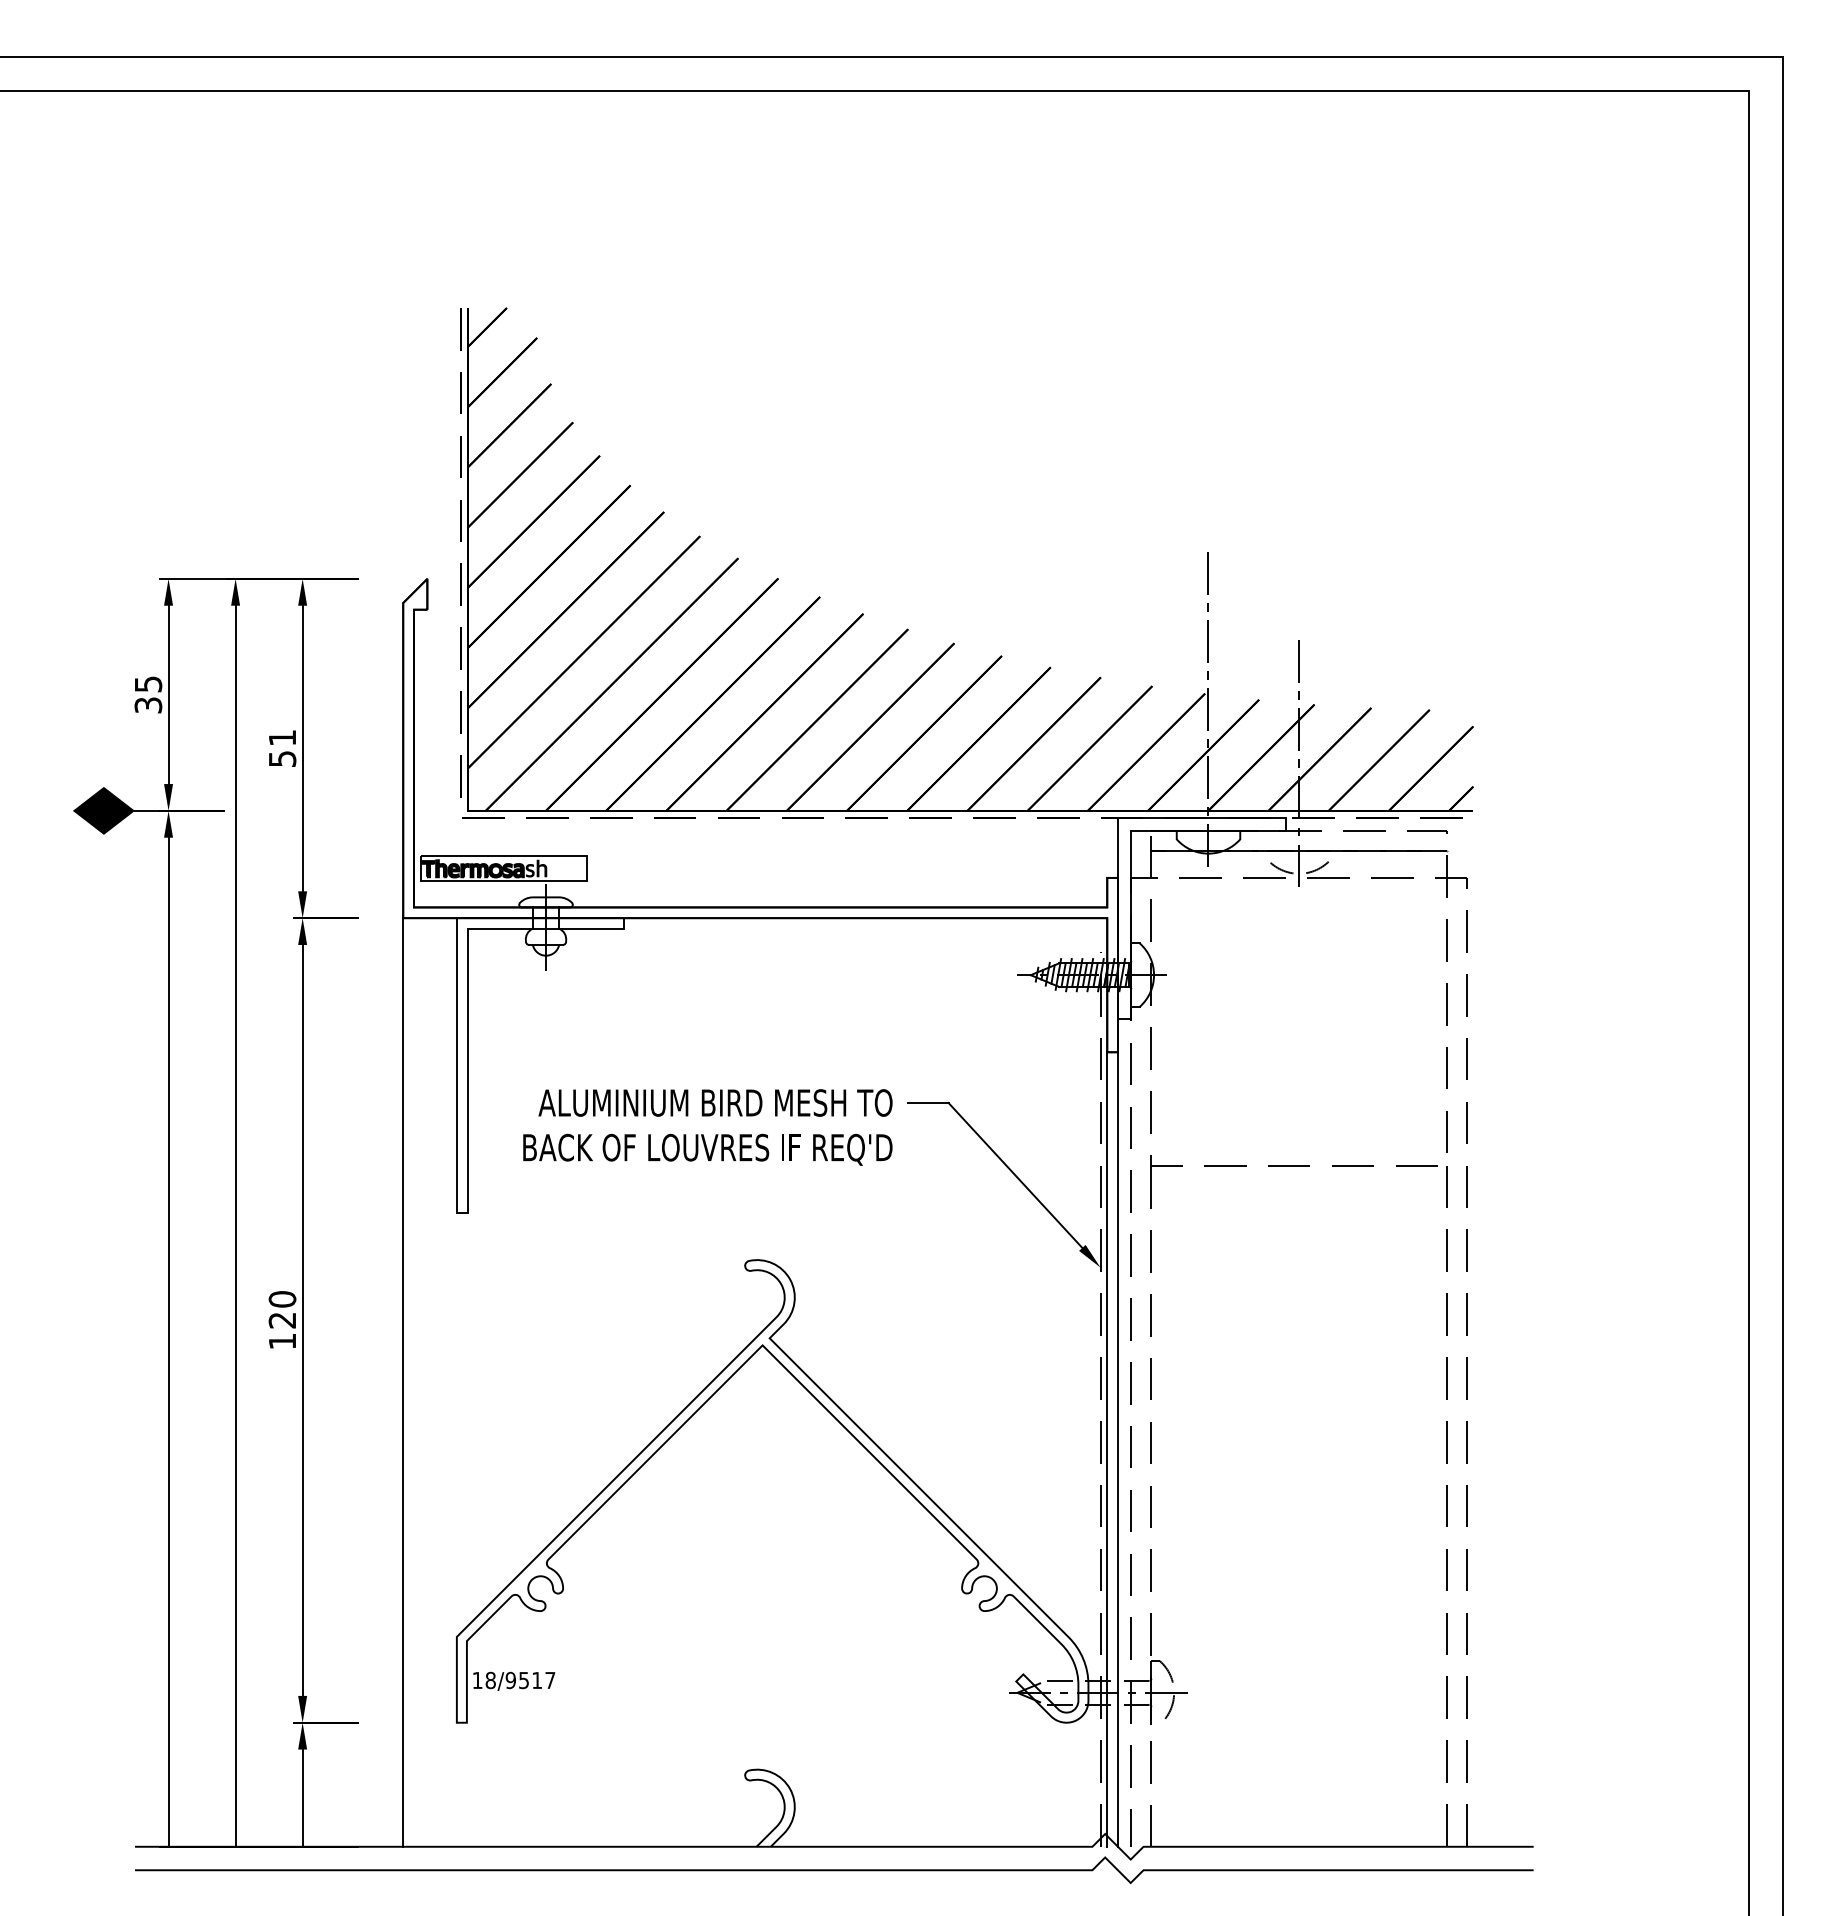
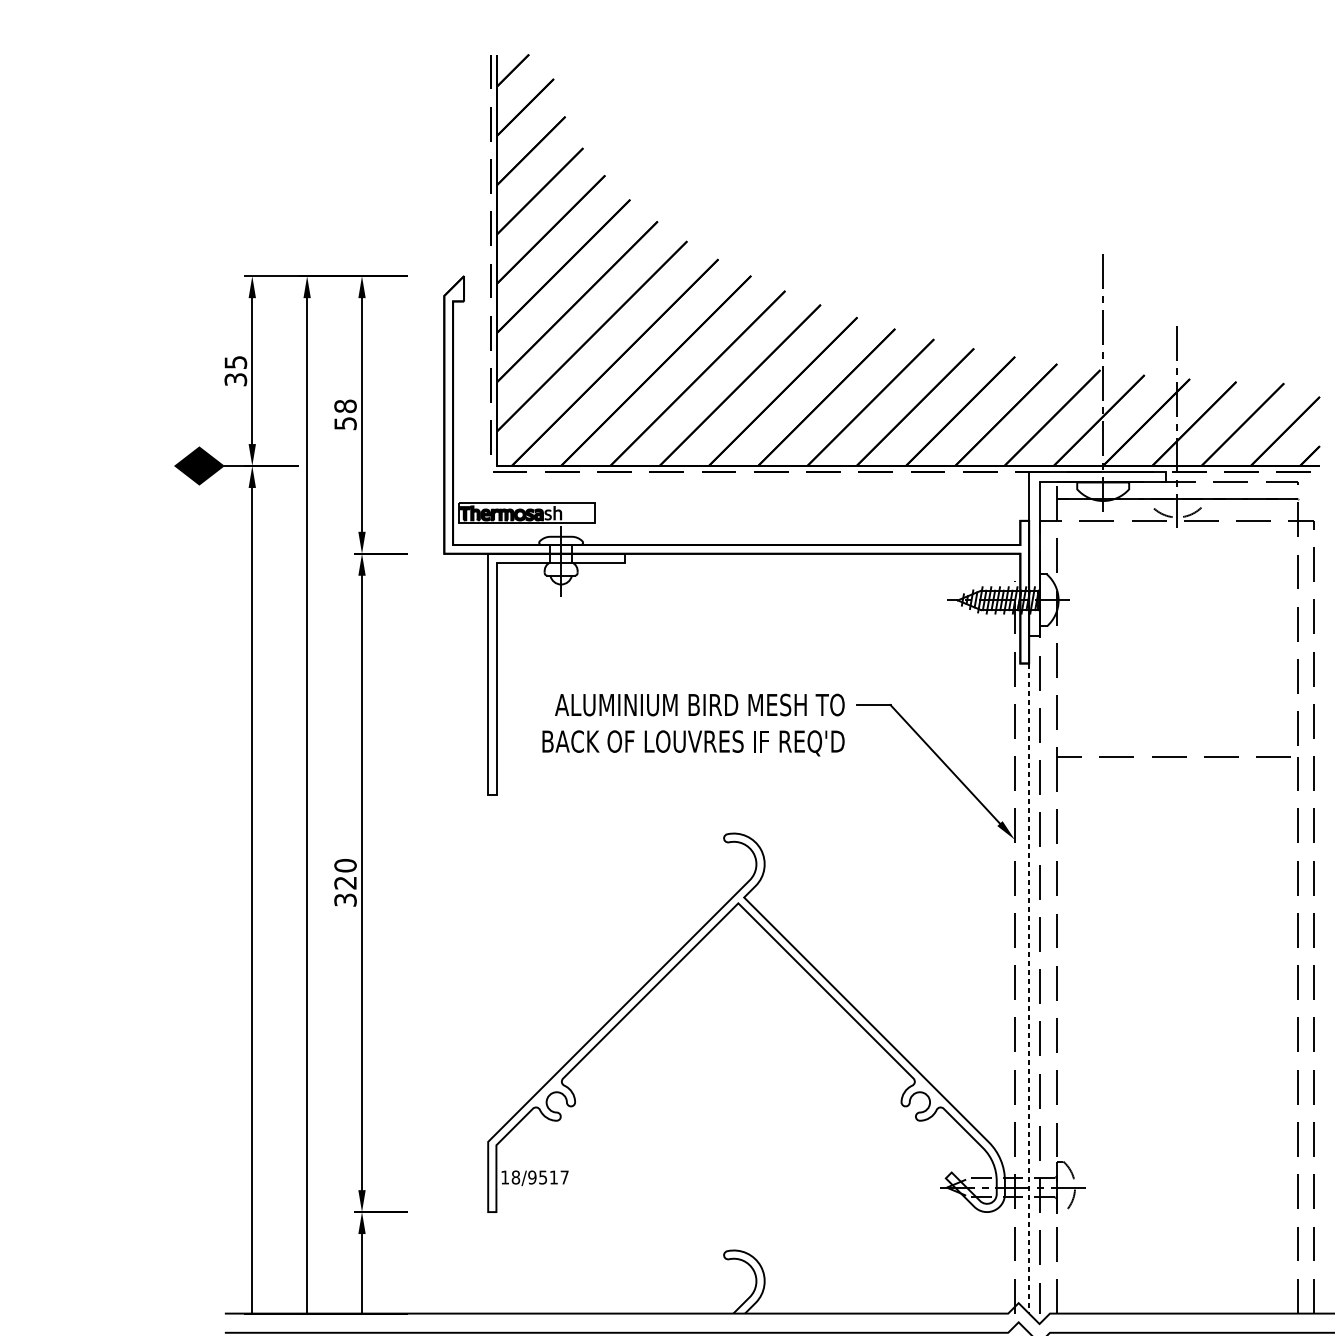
text: (282, 737) -> (345, 405), 51 -> 58
text: (282, 1341) -> (345, 900), 120 -> 320
line: (403, 1382) -> (444, 933), removed
line: (1107, 1449) -> (1020, 988), removed
line: (1117, 1450) -> (1028, 989), solid -> dashed

